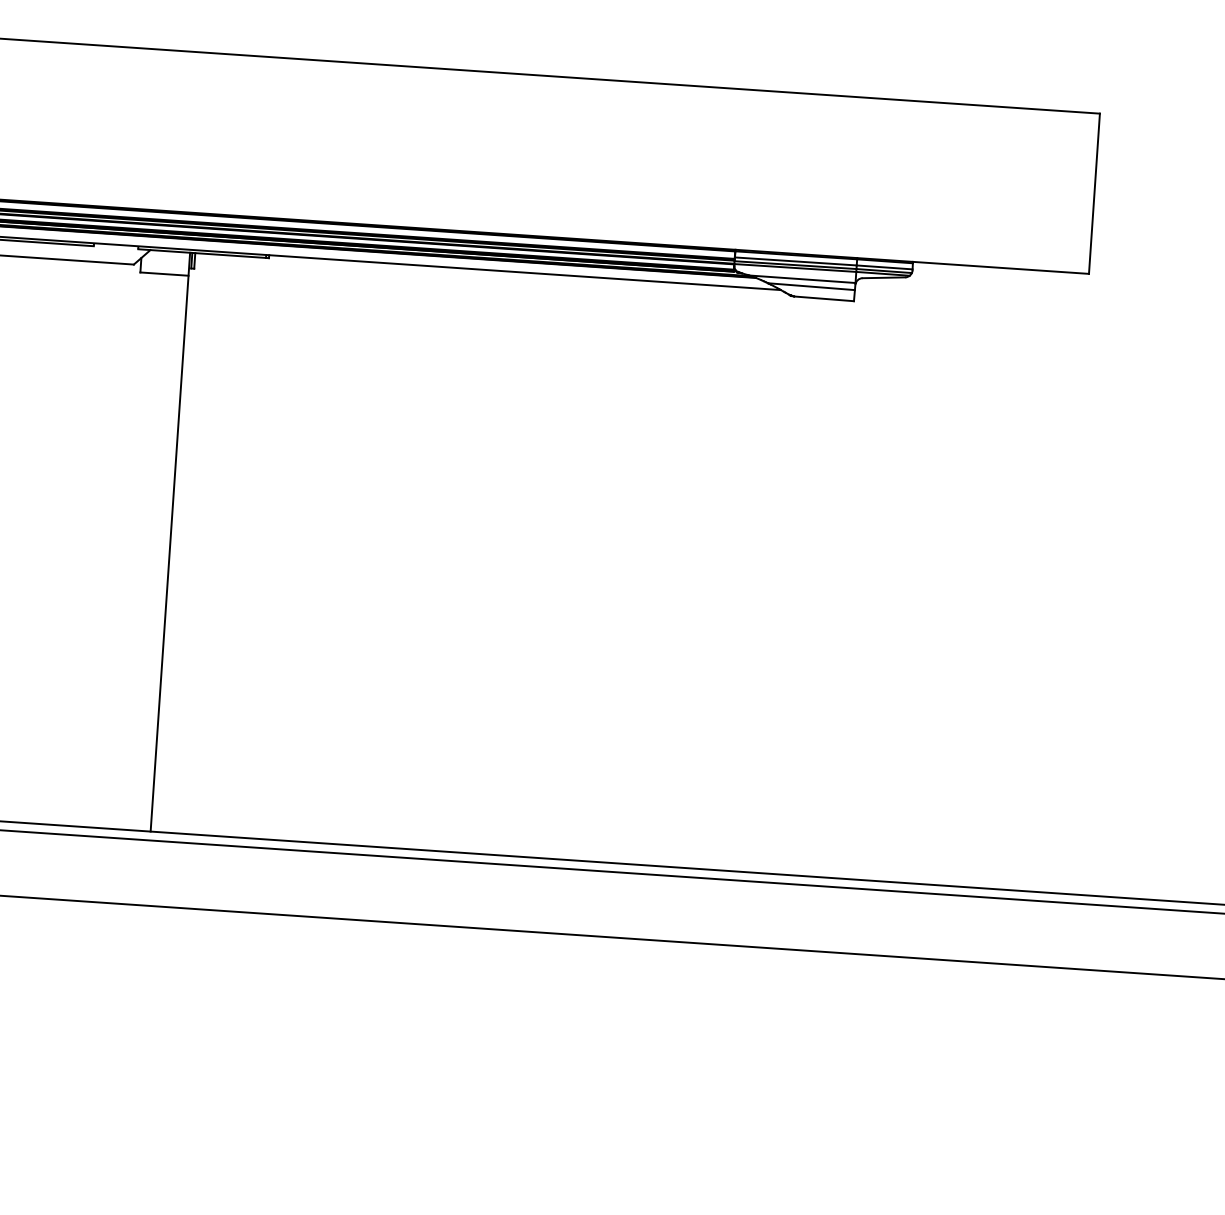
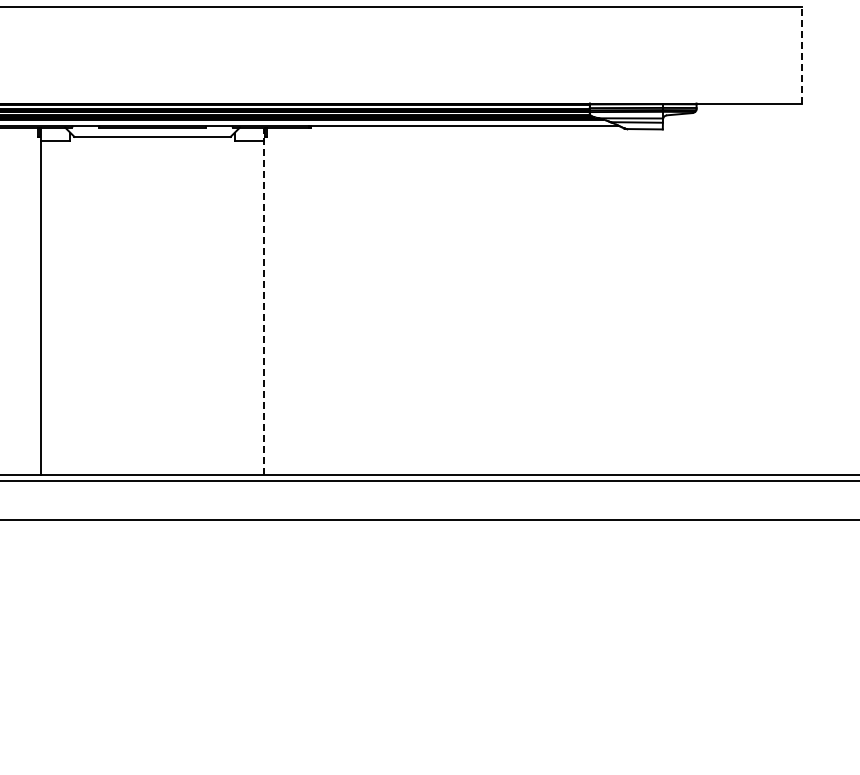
line: (1094, 192) -> (802, 54), solid -> dashed
line: (169, 542) -> (263, 301), solid -> dashed

